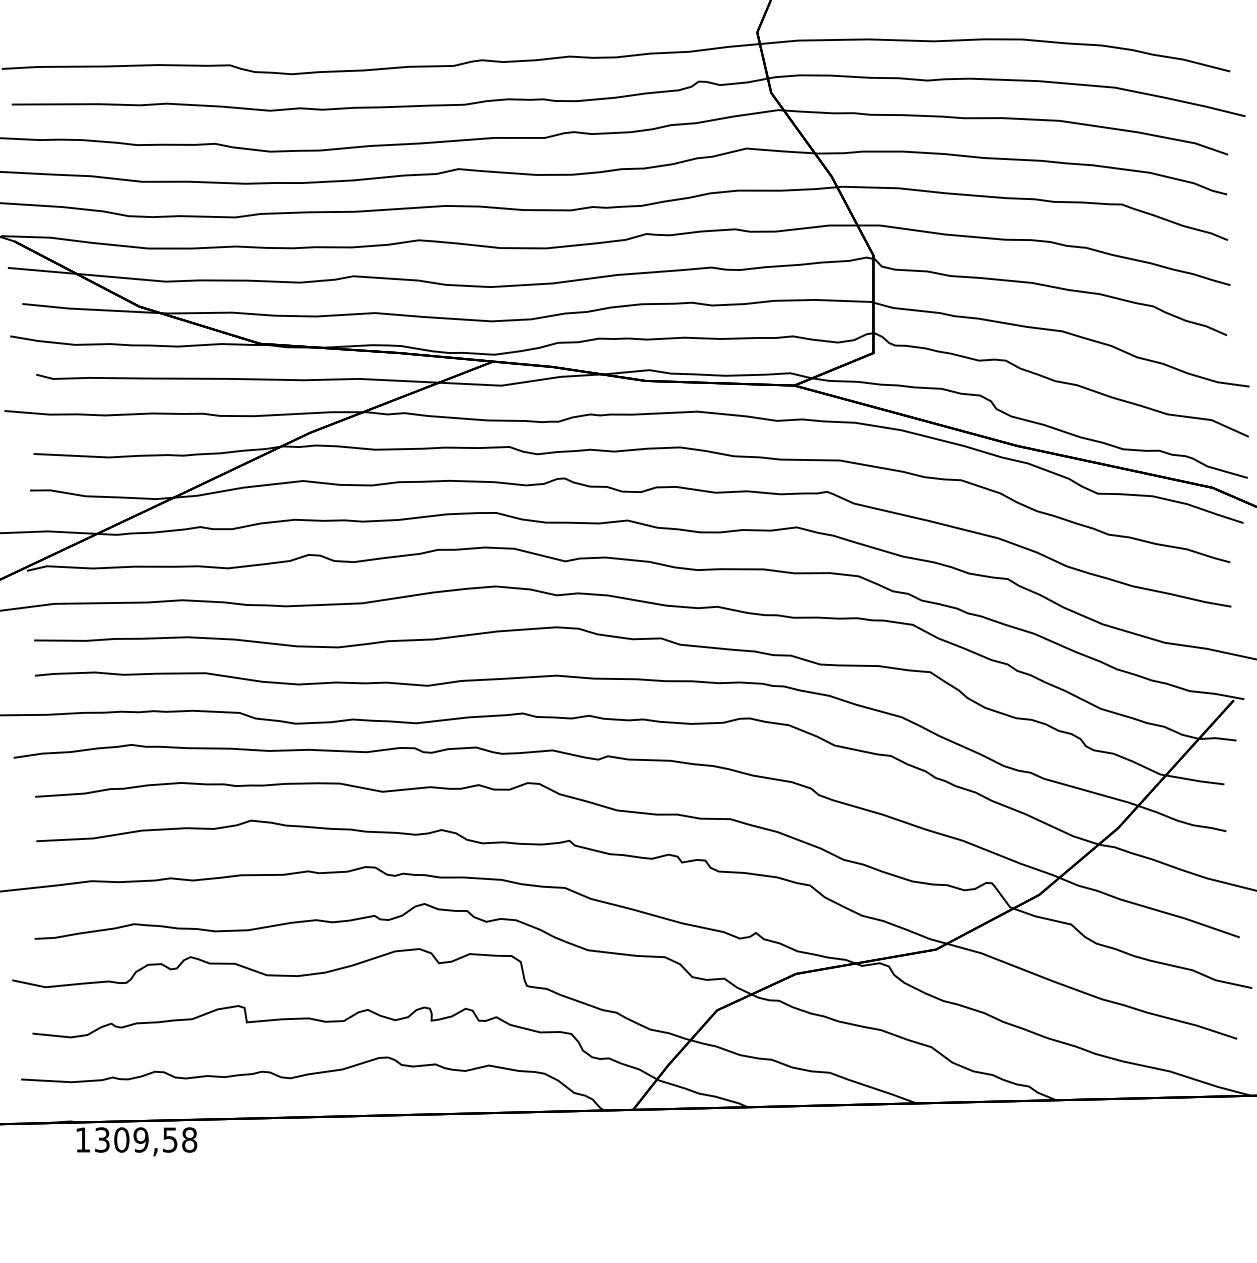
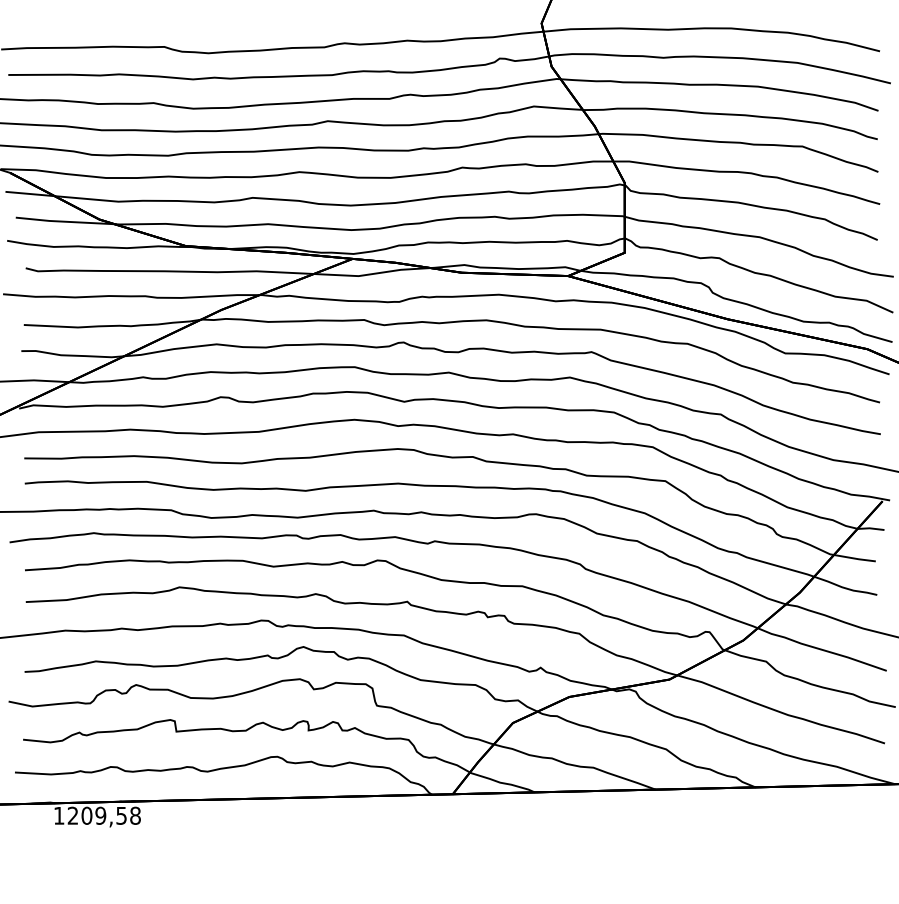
text: (101, 1139) -> (72, 815), 1309,58 -> 1209,58

